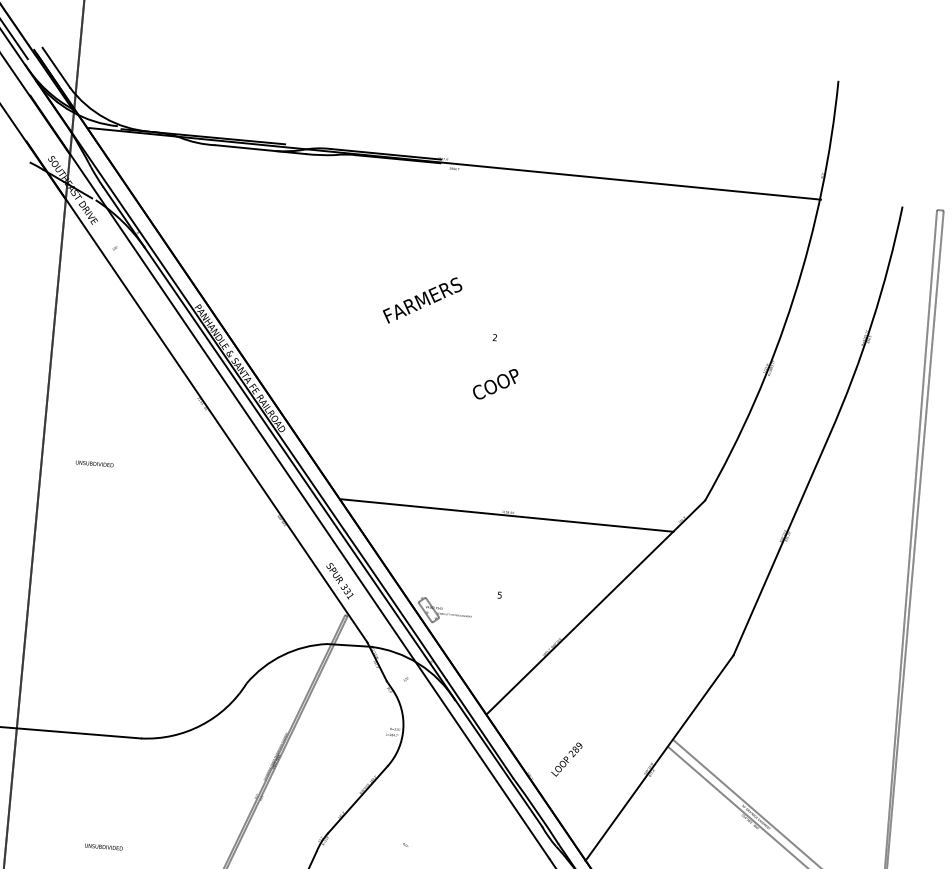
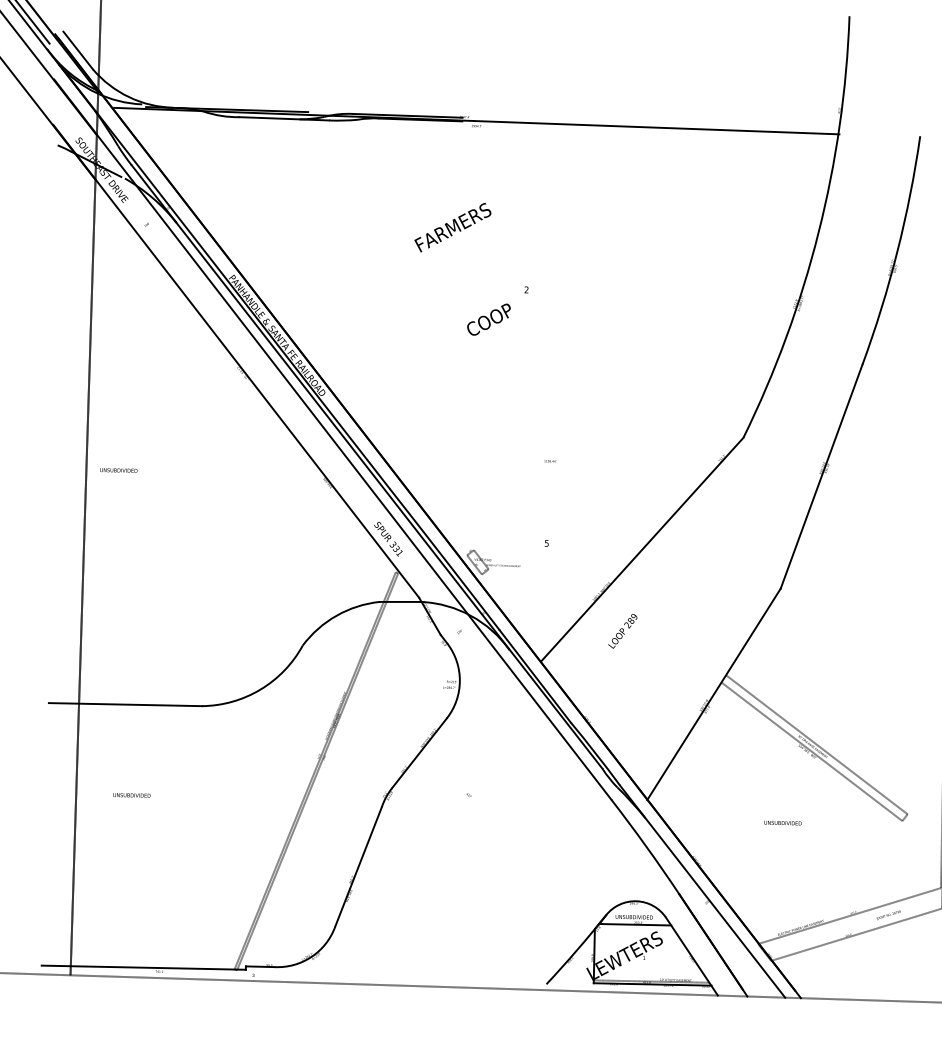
text: (422, 300) -> (452, 227), moved
text: (495, 383) -> (488, 319), moved
text: (94, 463) -> (118, 470), moved
line: (506, 515) -> (548, 464), removed
text: (566, 759) -> (622, 631), moved
text: (103, 847) -> (131, 795), moved

